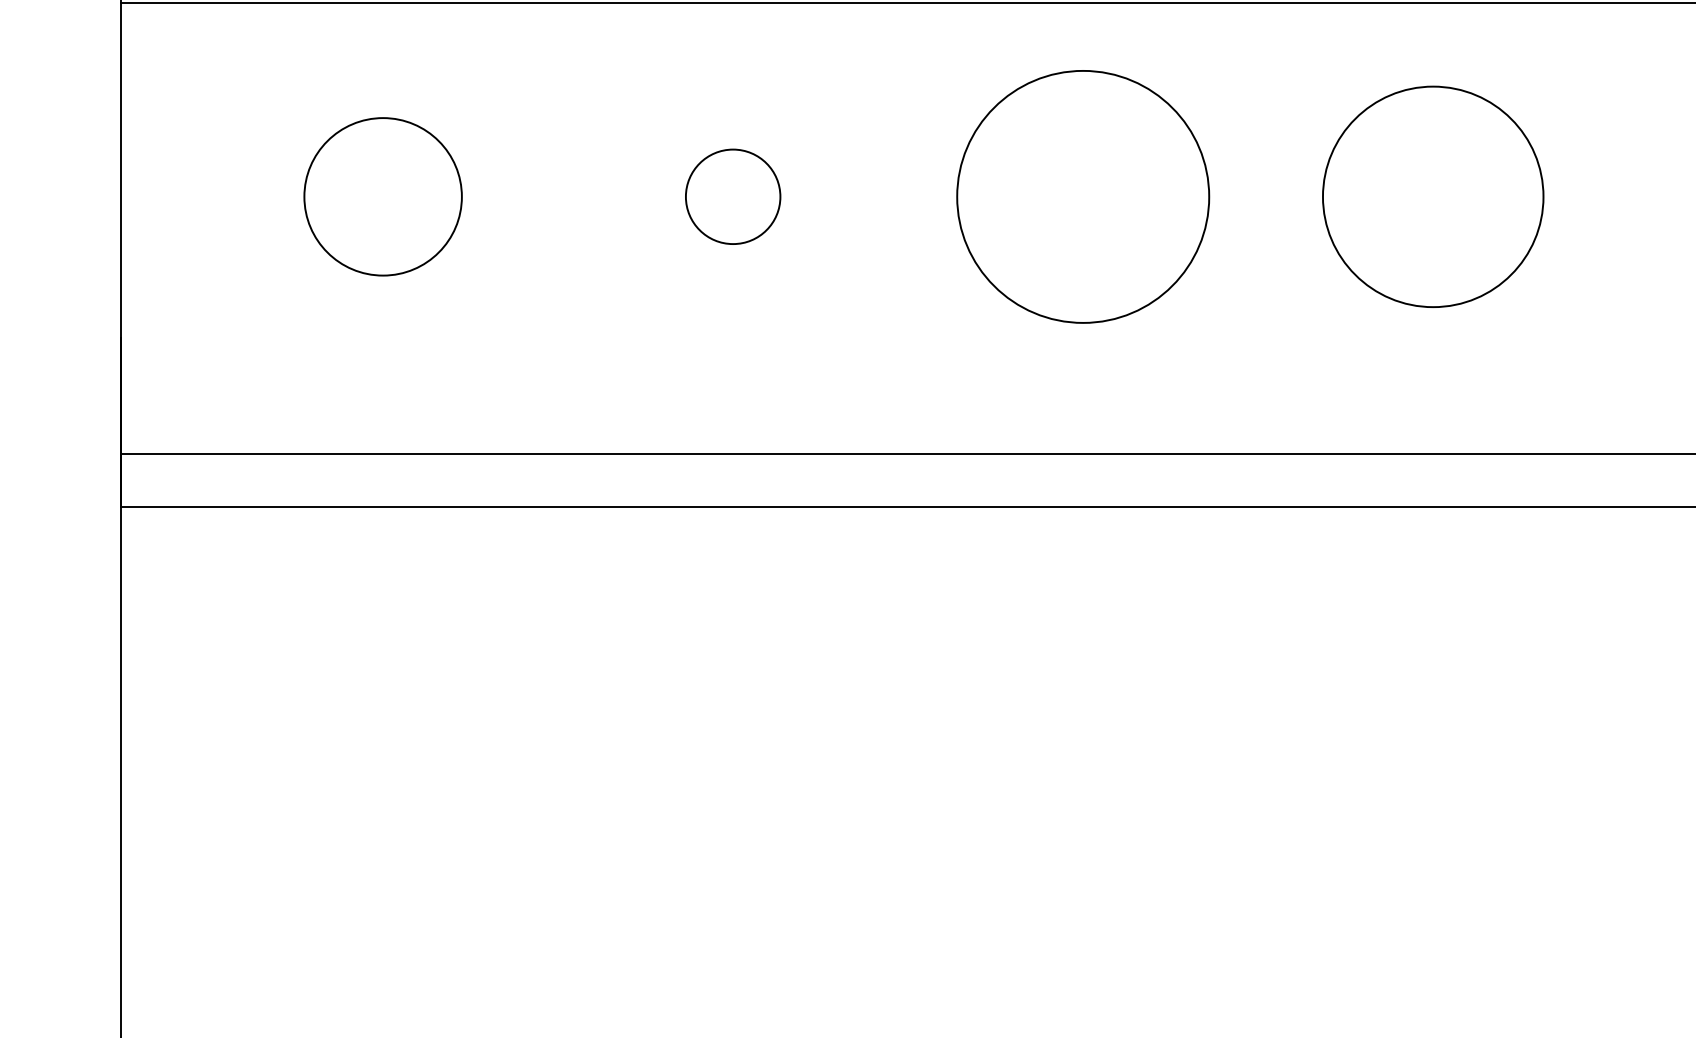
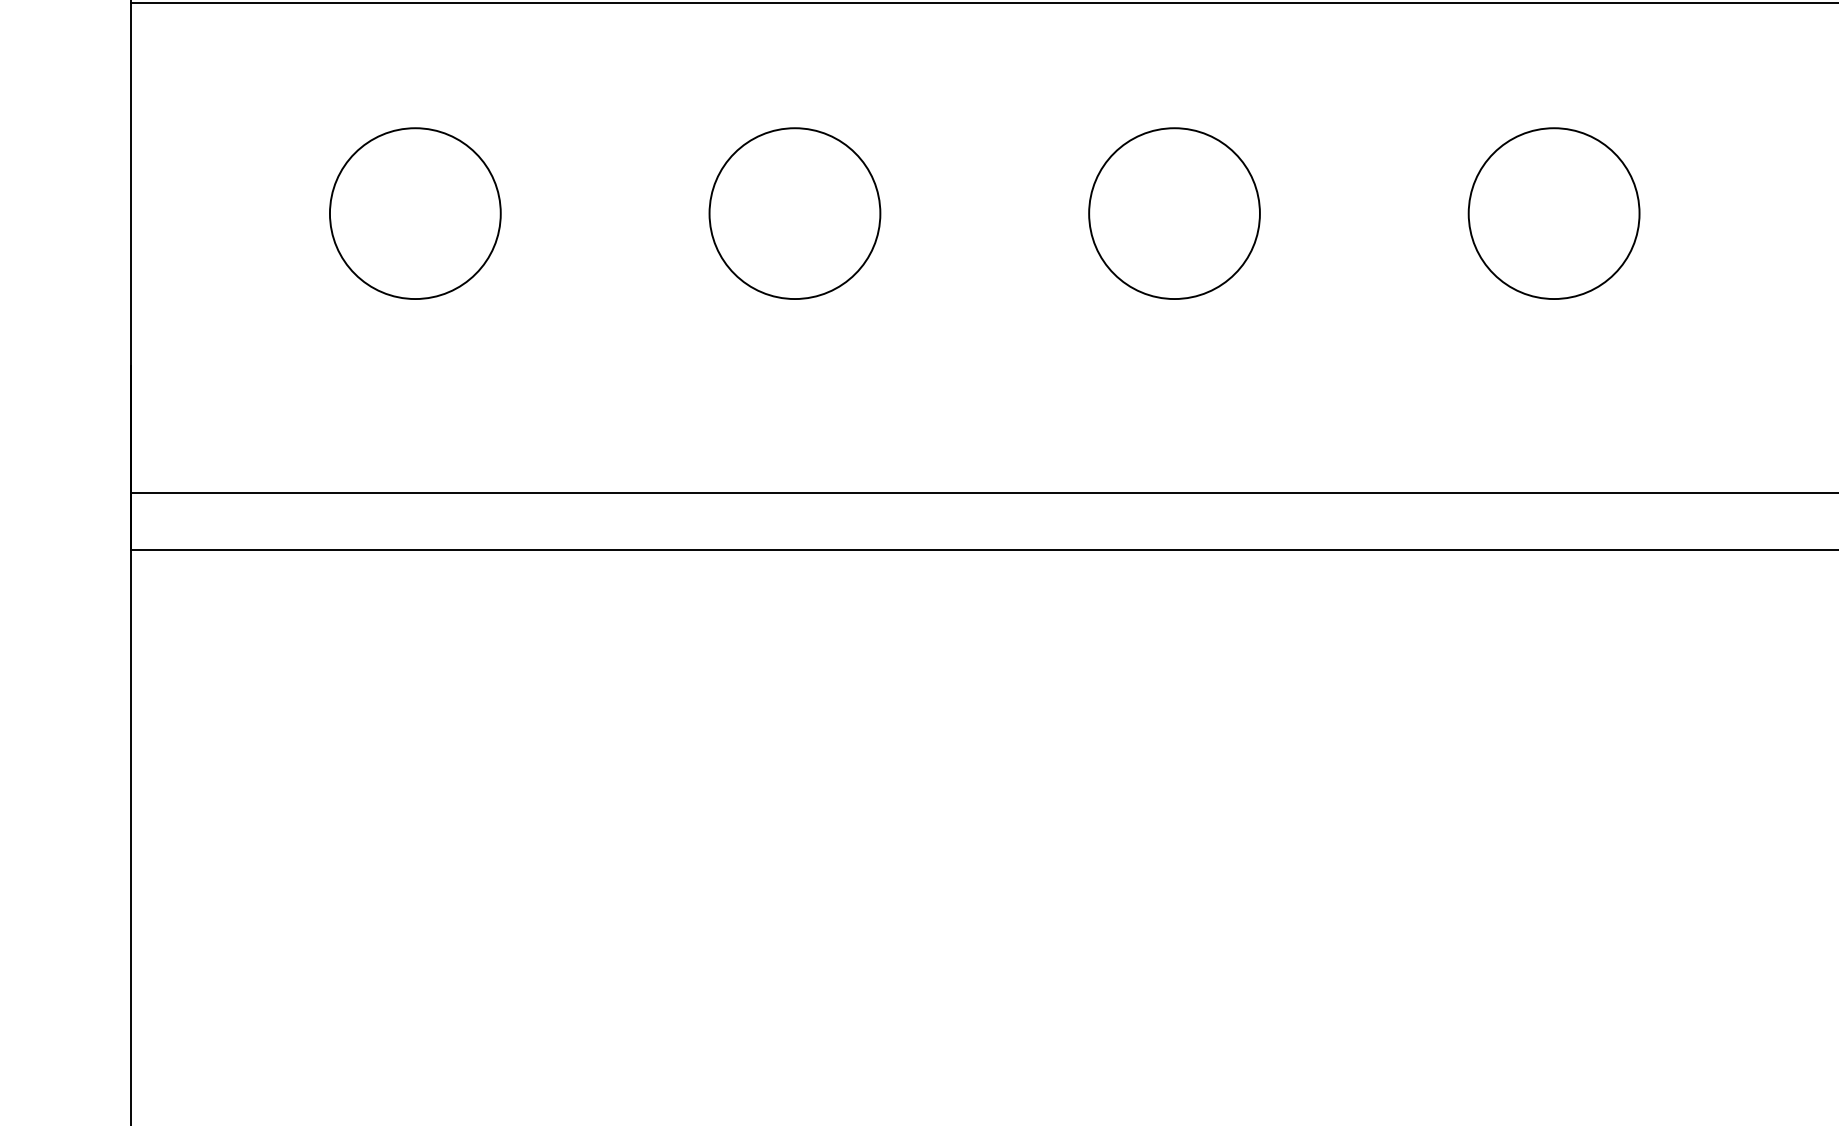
circle: (732, 196) -> (794, 213), size x1.67
circle: (1083, 196) -> (1174, 213), size x0.62
circle: (1432, 196) -> (1553, 213), size x0.71

